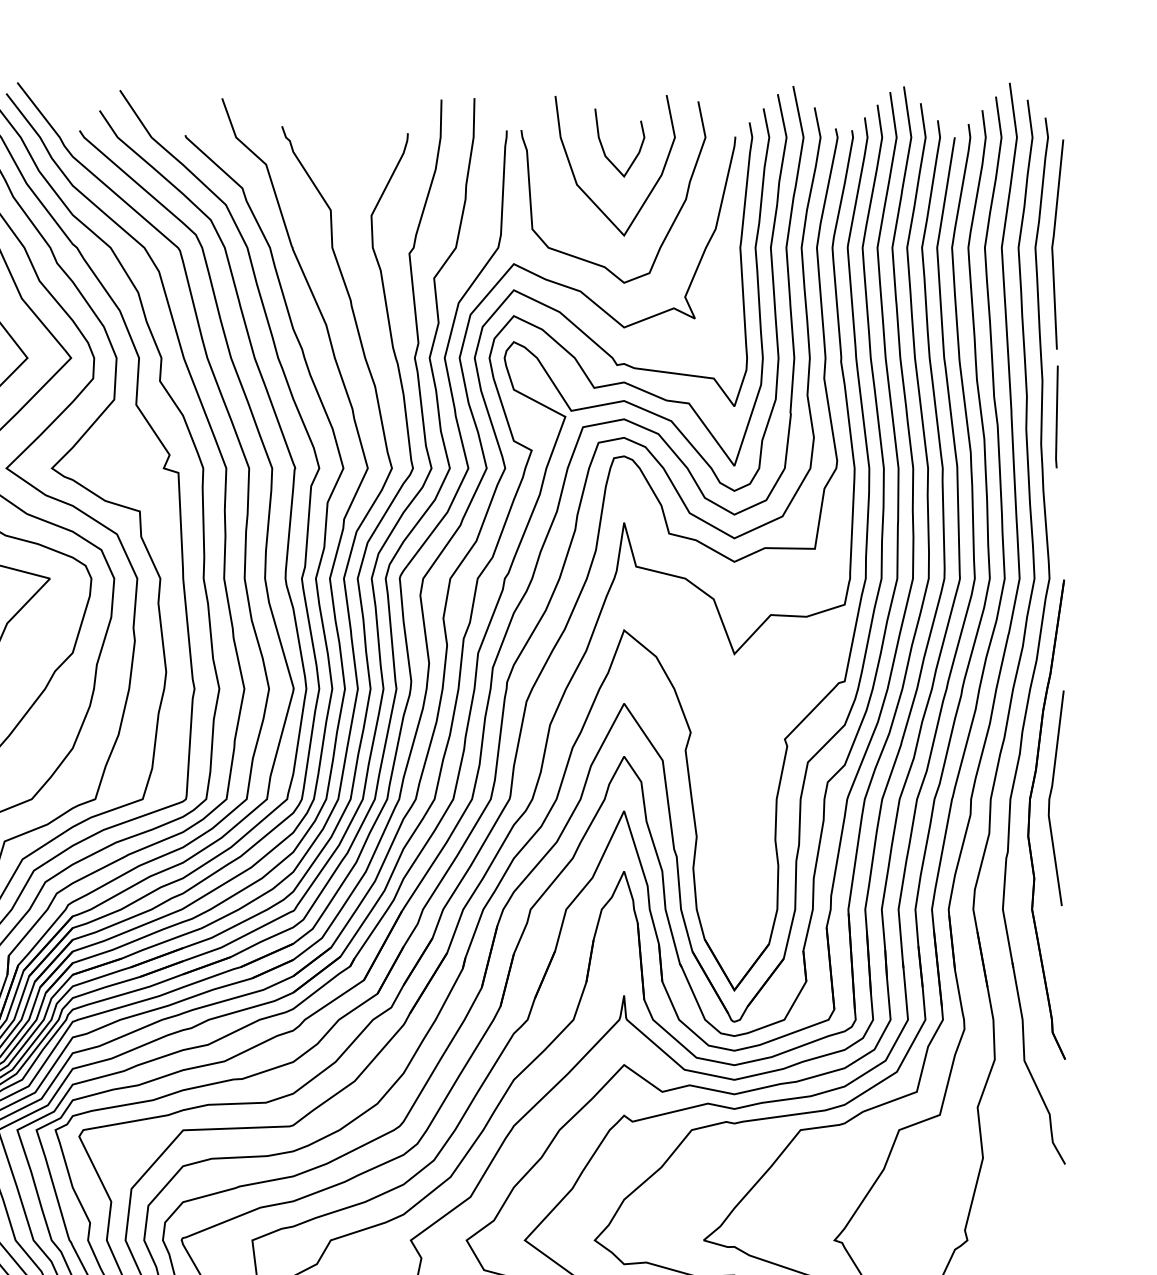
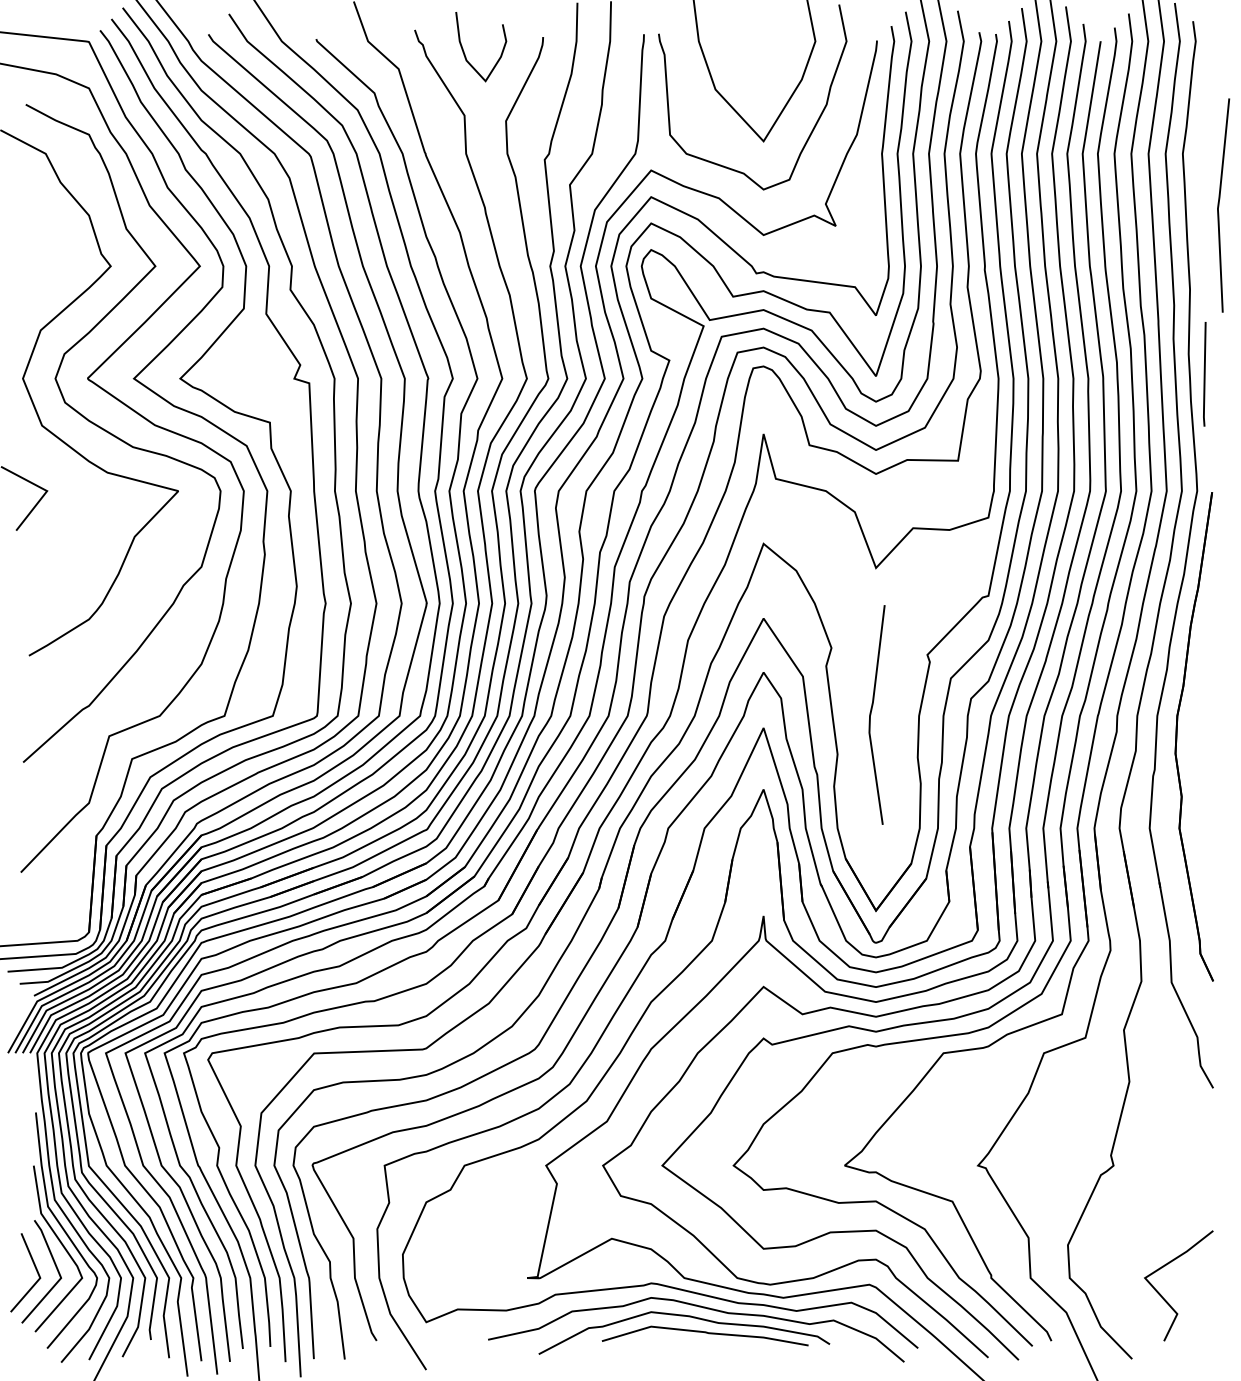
curve: (603, 147) -> (464, 51), moved
line: (1053, 244) -> (1219, 205), moved
line: (1056, 417) -> (1204, 374), moved
line: (1050, 797) -> (871, 714), moved

